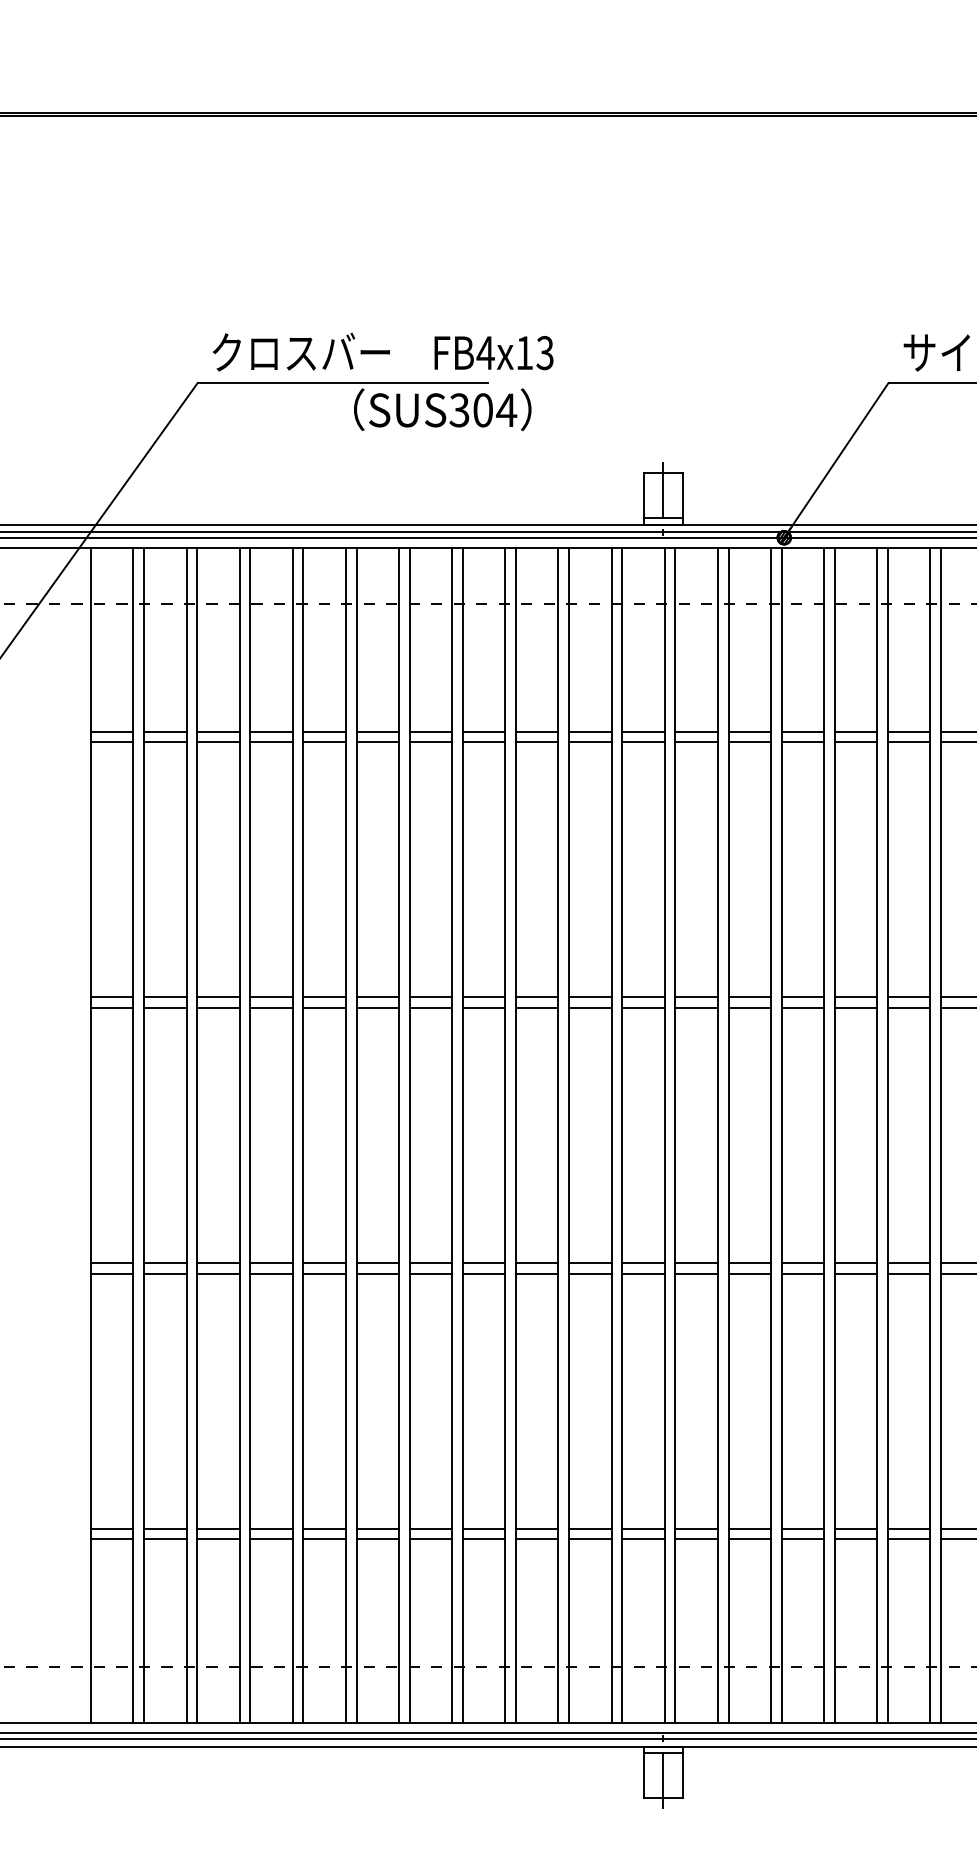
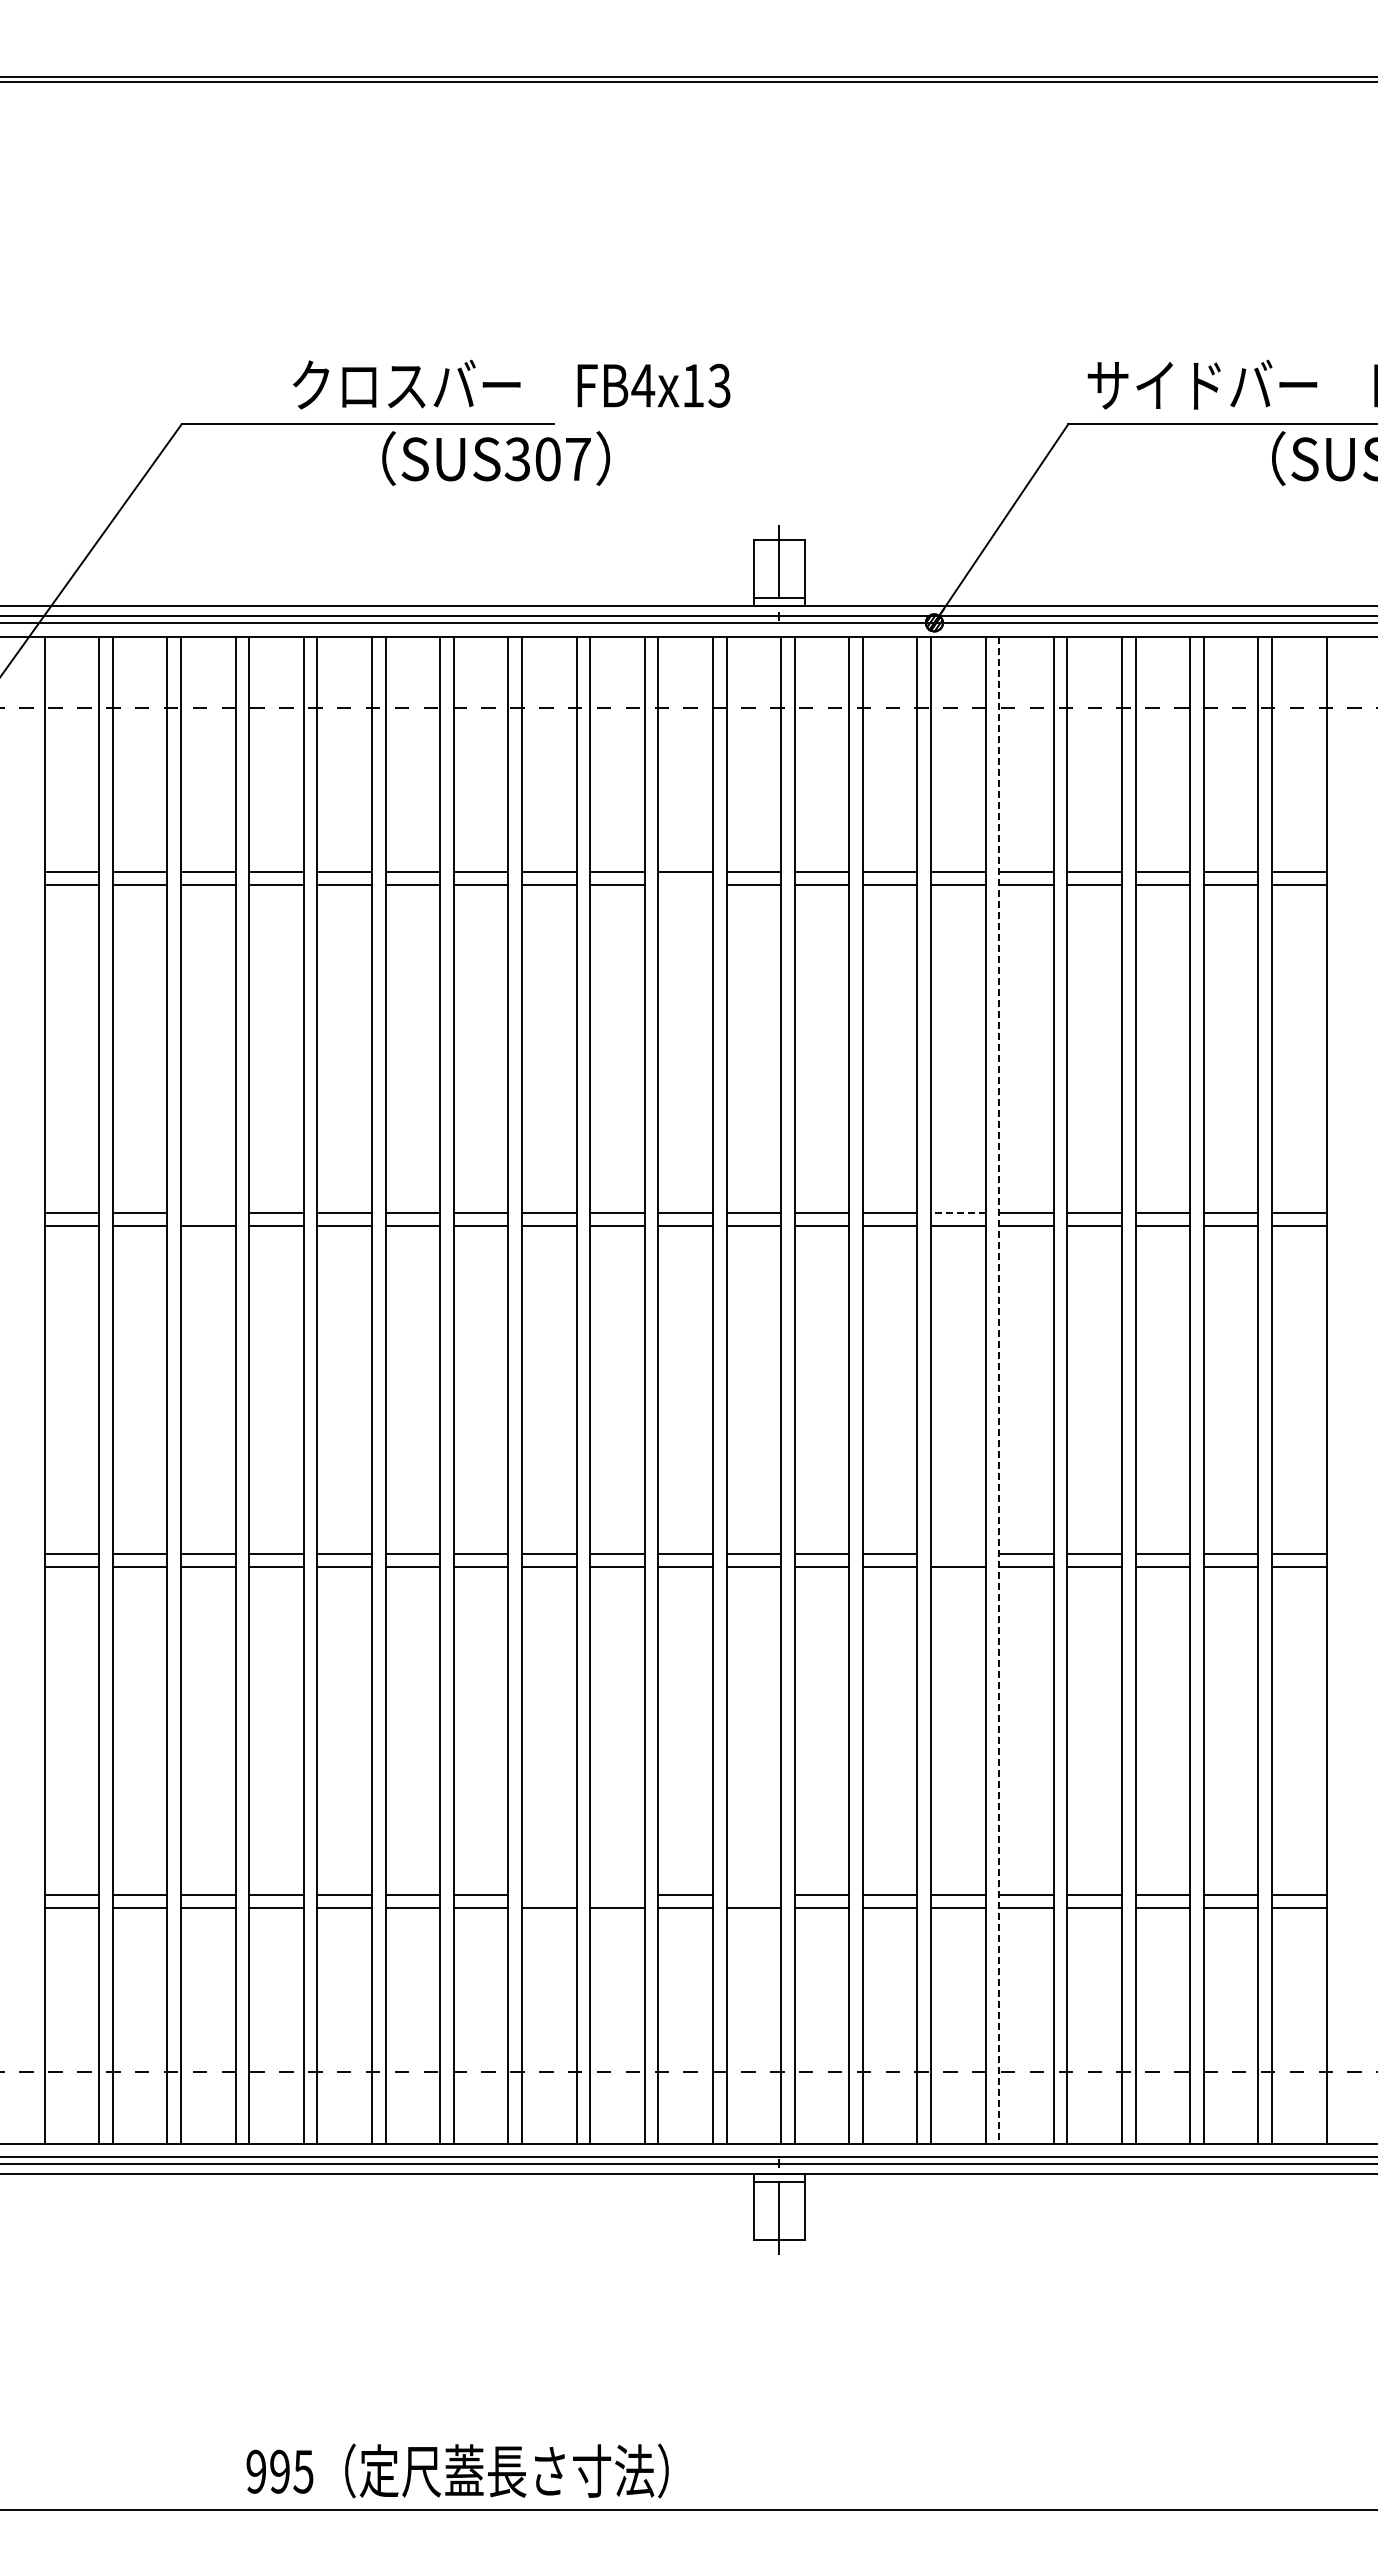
text: (383, 352) -> (511, 384), moved
text: (506, 410) -> (577, 459), SUS304 -> SUS307
line: (590, 742) -> (685, 885), removed
line: (217, 997) -> (207, 1212), removed
line: (802, 997) -> (957, 1212), solid -> dashed
line: (834, 1135) -> (999, 1390), solid -> dashed
line: (802, 1262) -> (958, 1553), removed
line: (483, 1528) -> (548, 1894), removed
line: (537, 1528) -> (617, 1894), removed
line: (643, 1528) -> (753, 1894), removed

